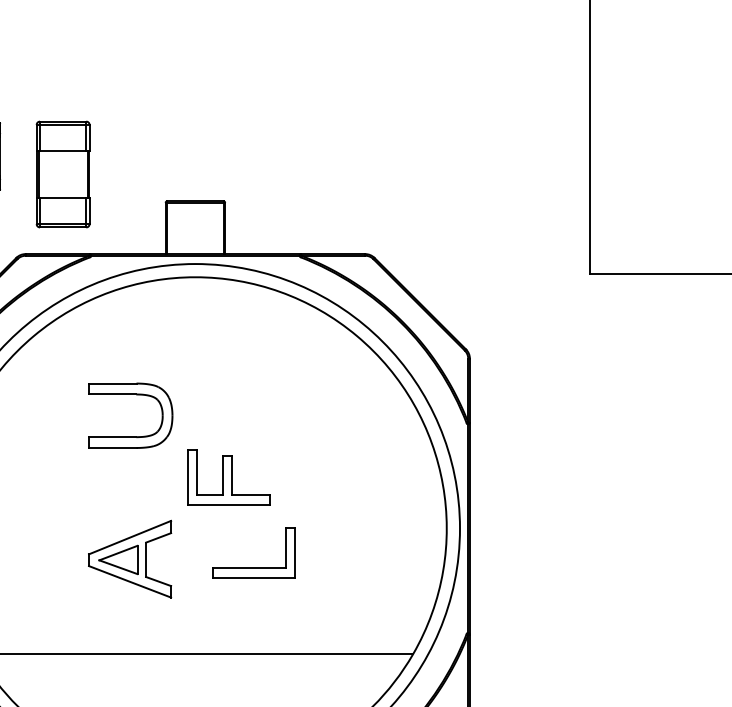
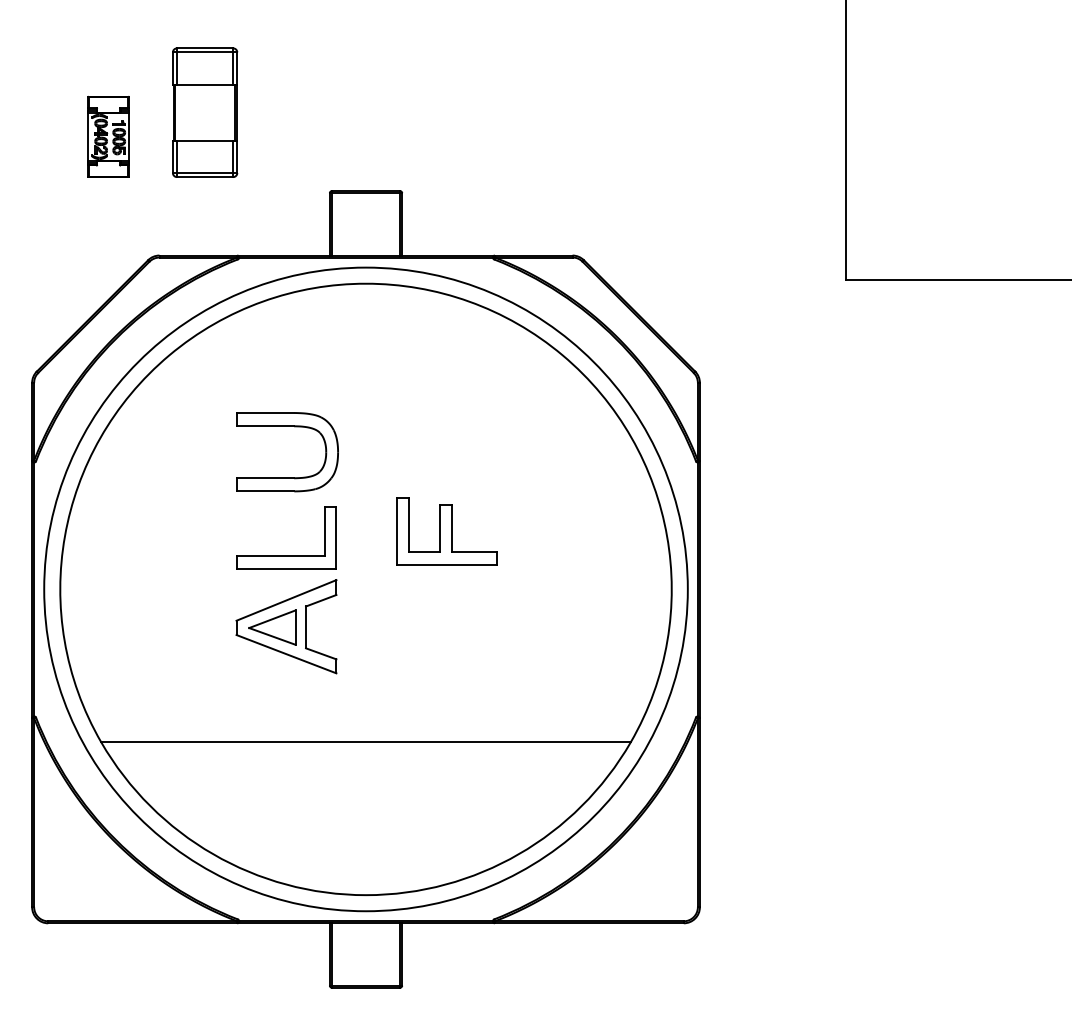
part: (63, 174) -> (205, 112), moved
part: (227, 477) -> (446, 531), moved
part: (254, 567) -> (286, 555), moved

